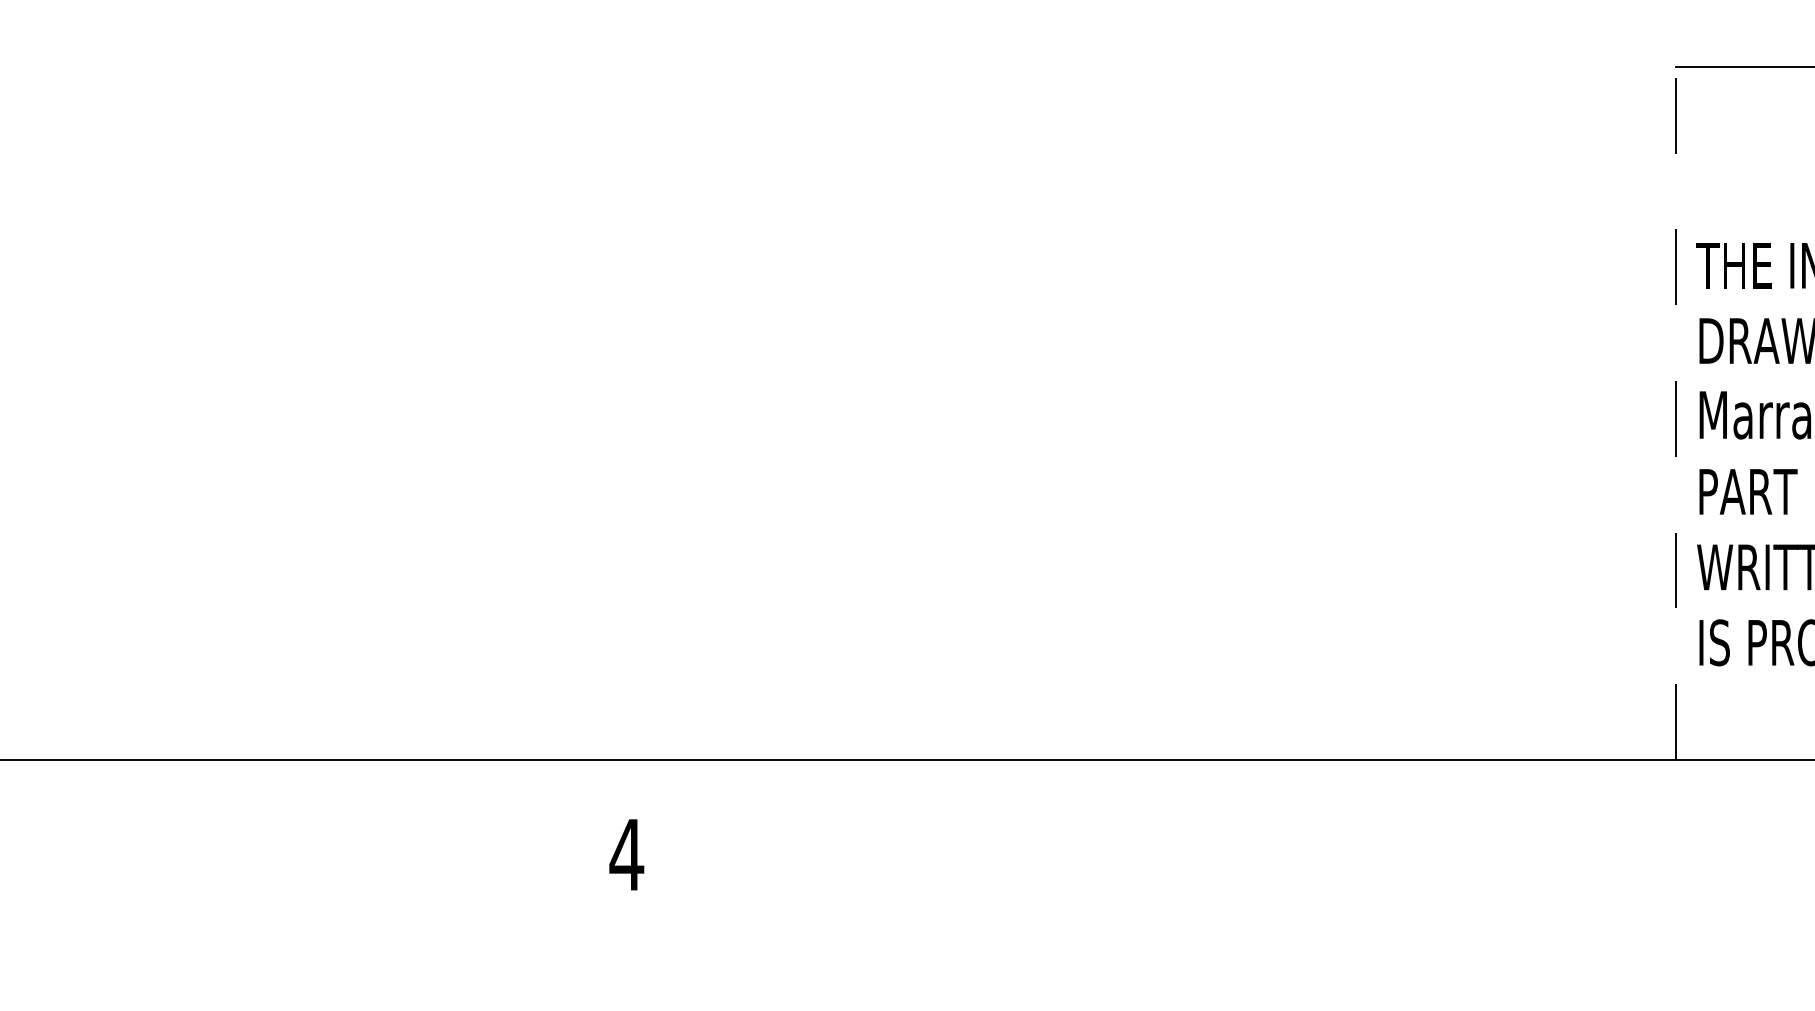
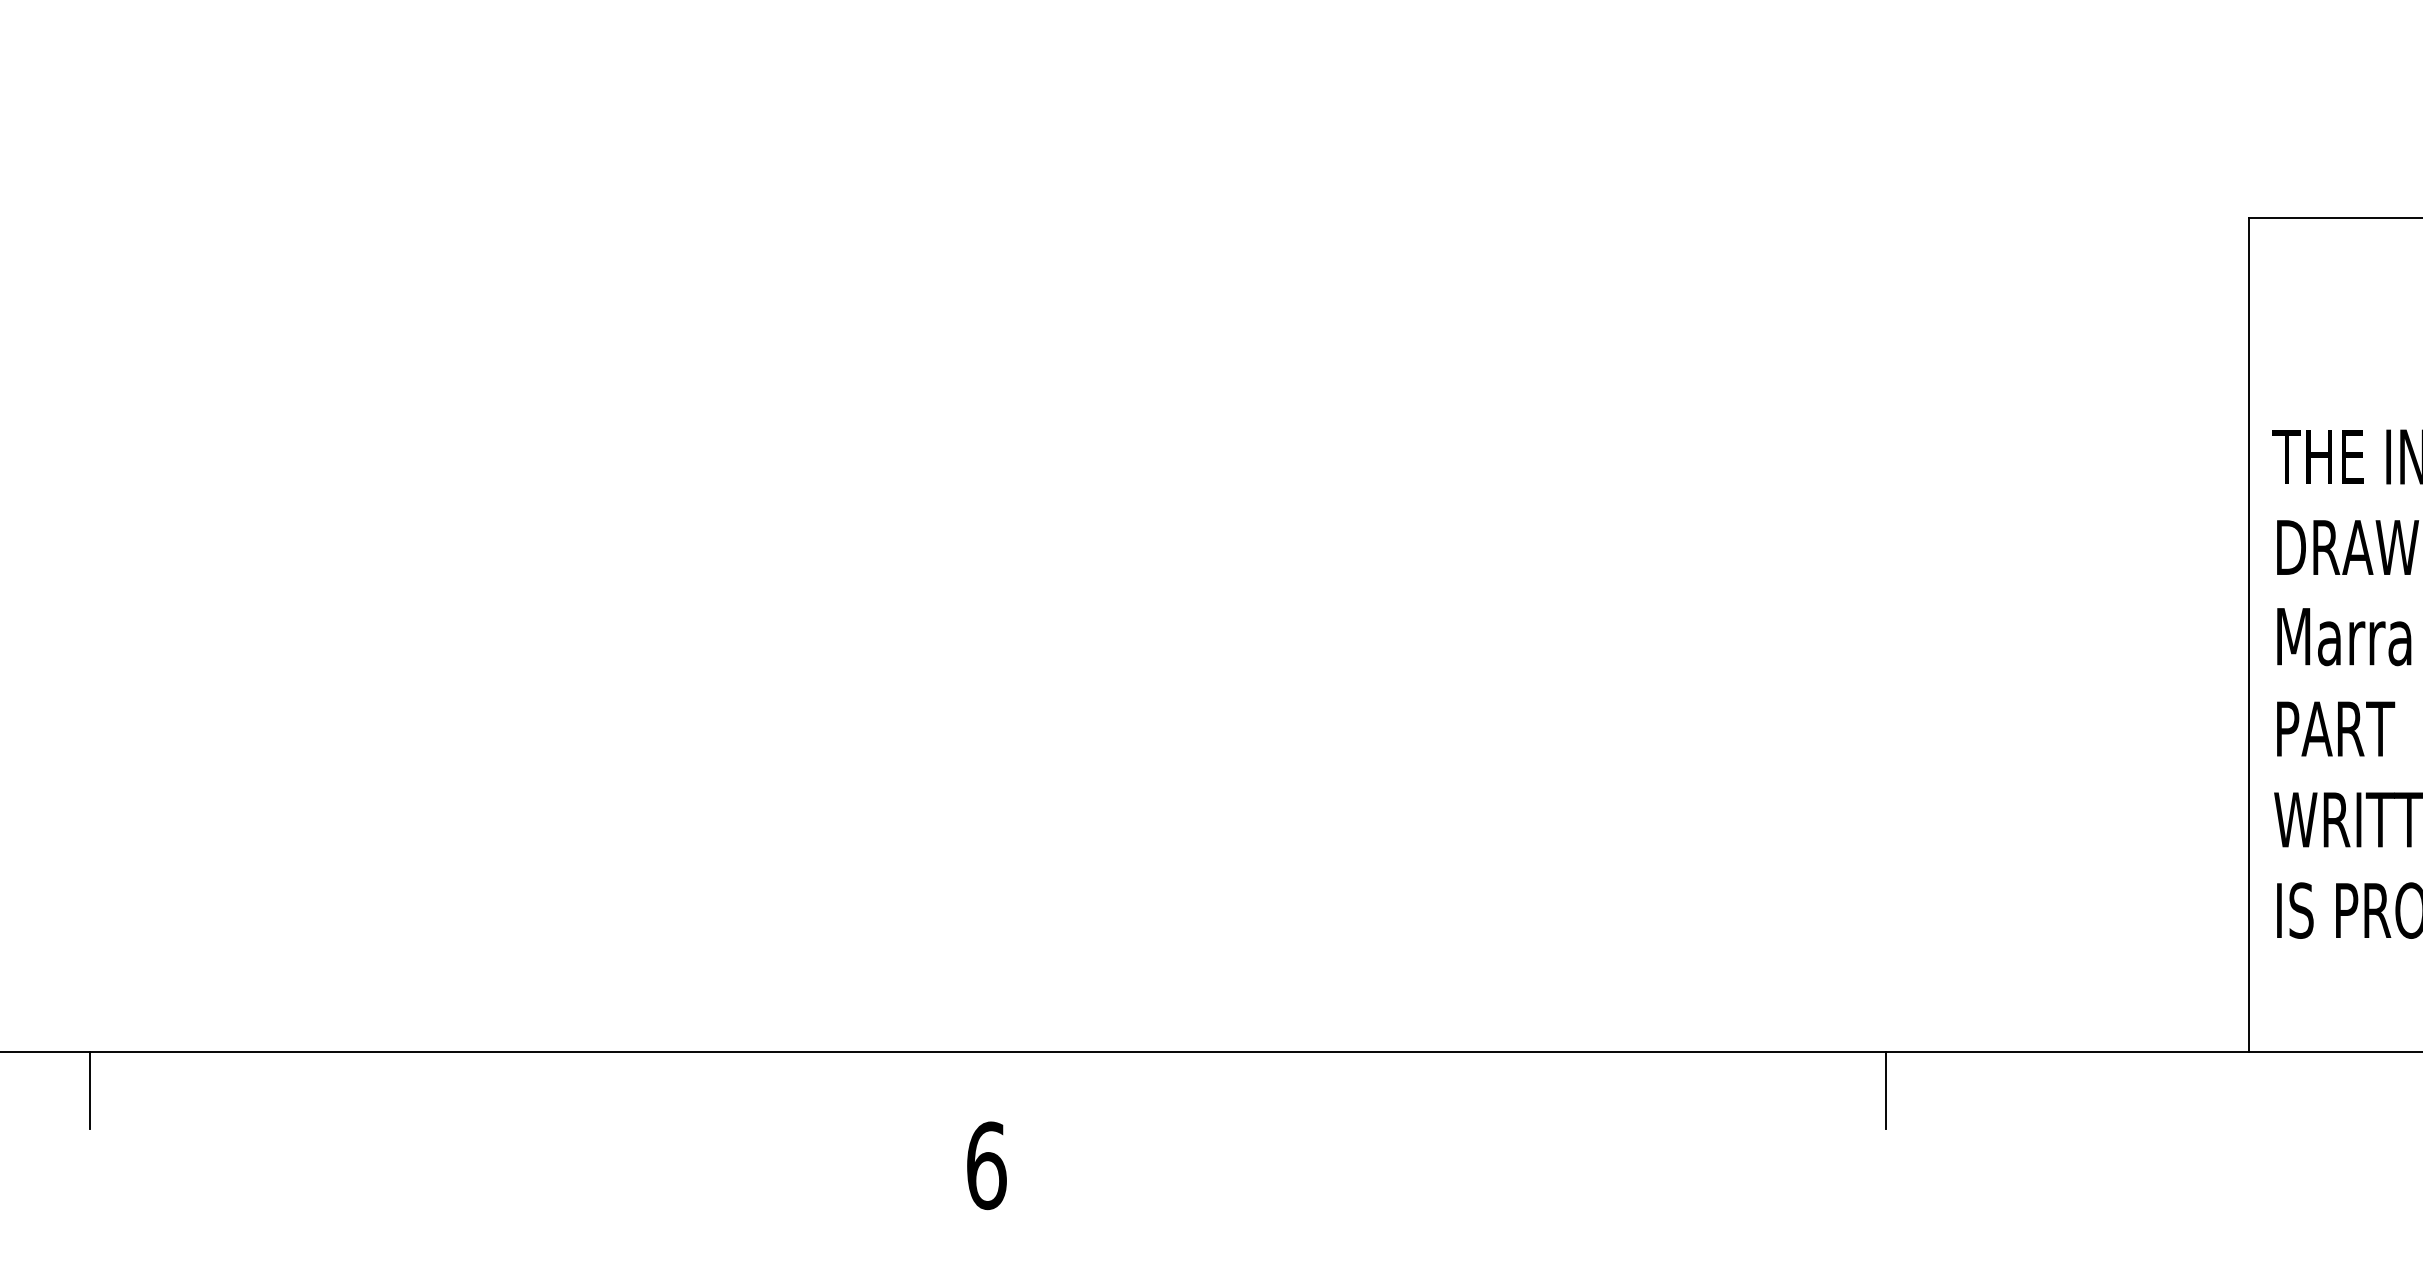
line: (1675, 413) -> (2248, 634), dashed -> solid
line: (1374, 791) -> (1885, 1089), added
text: (626, 854) -> (986, 1165), 4 -> 6

